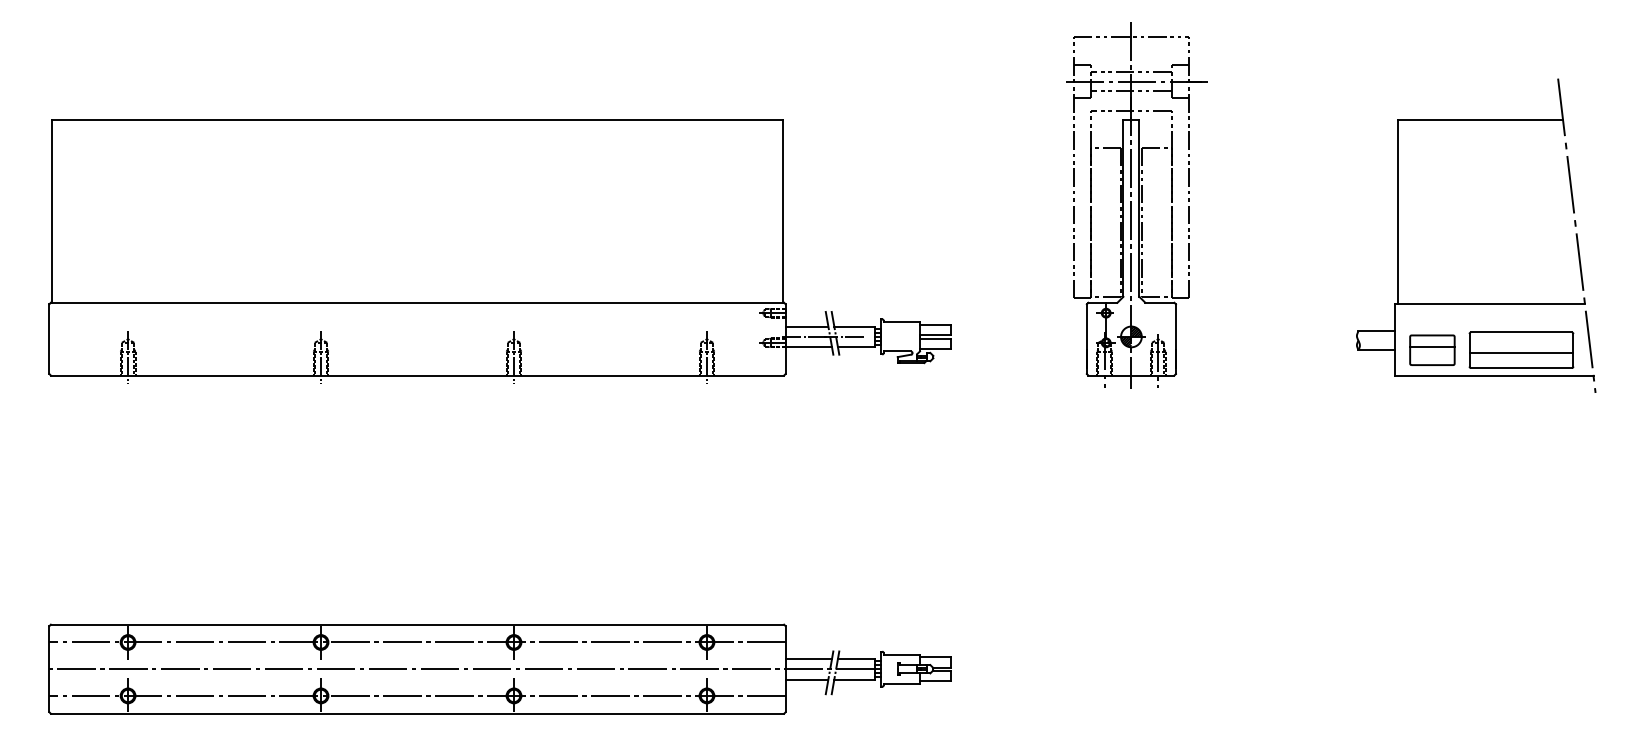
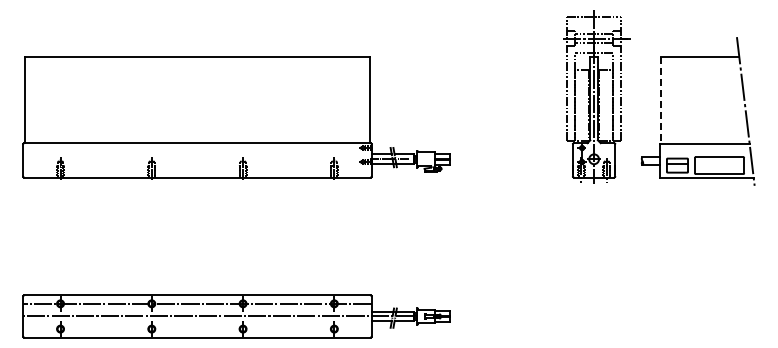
part: (1136, 204) -> (596, 96), moved
line: (1398, 212) -> (661, 100), solid -> dashed
line: (1521, 354) -> (719, 167), removed
line: (417, 696) -> (197, 329), removed

